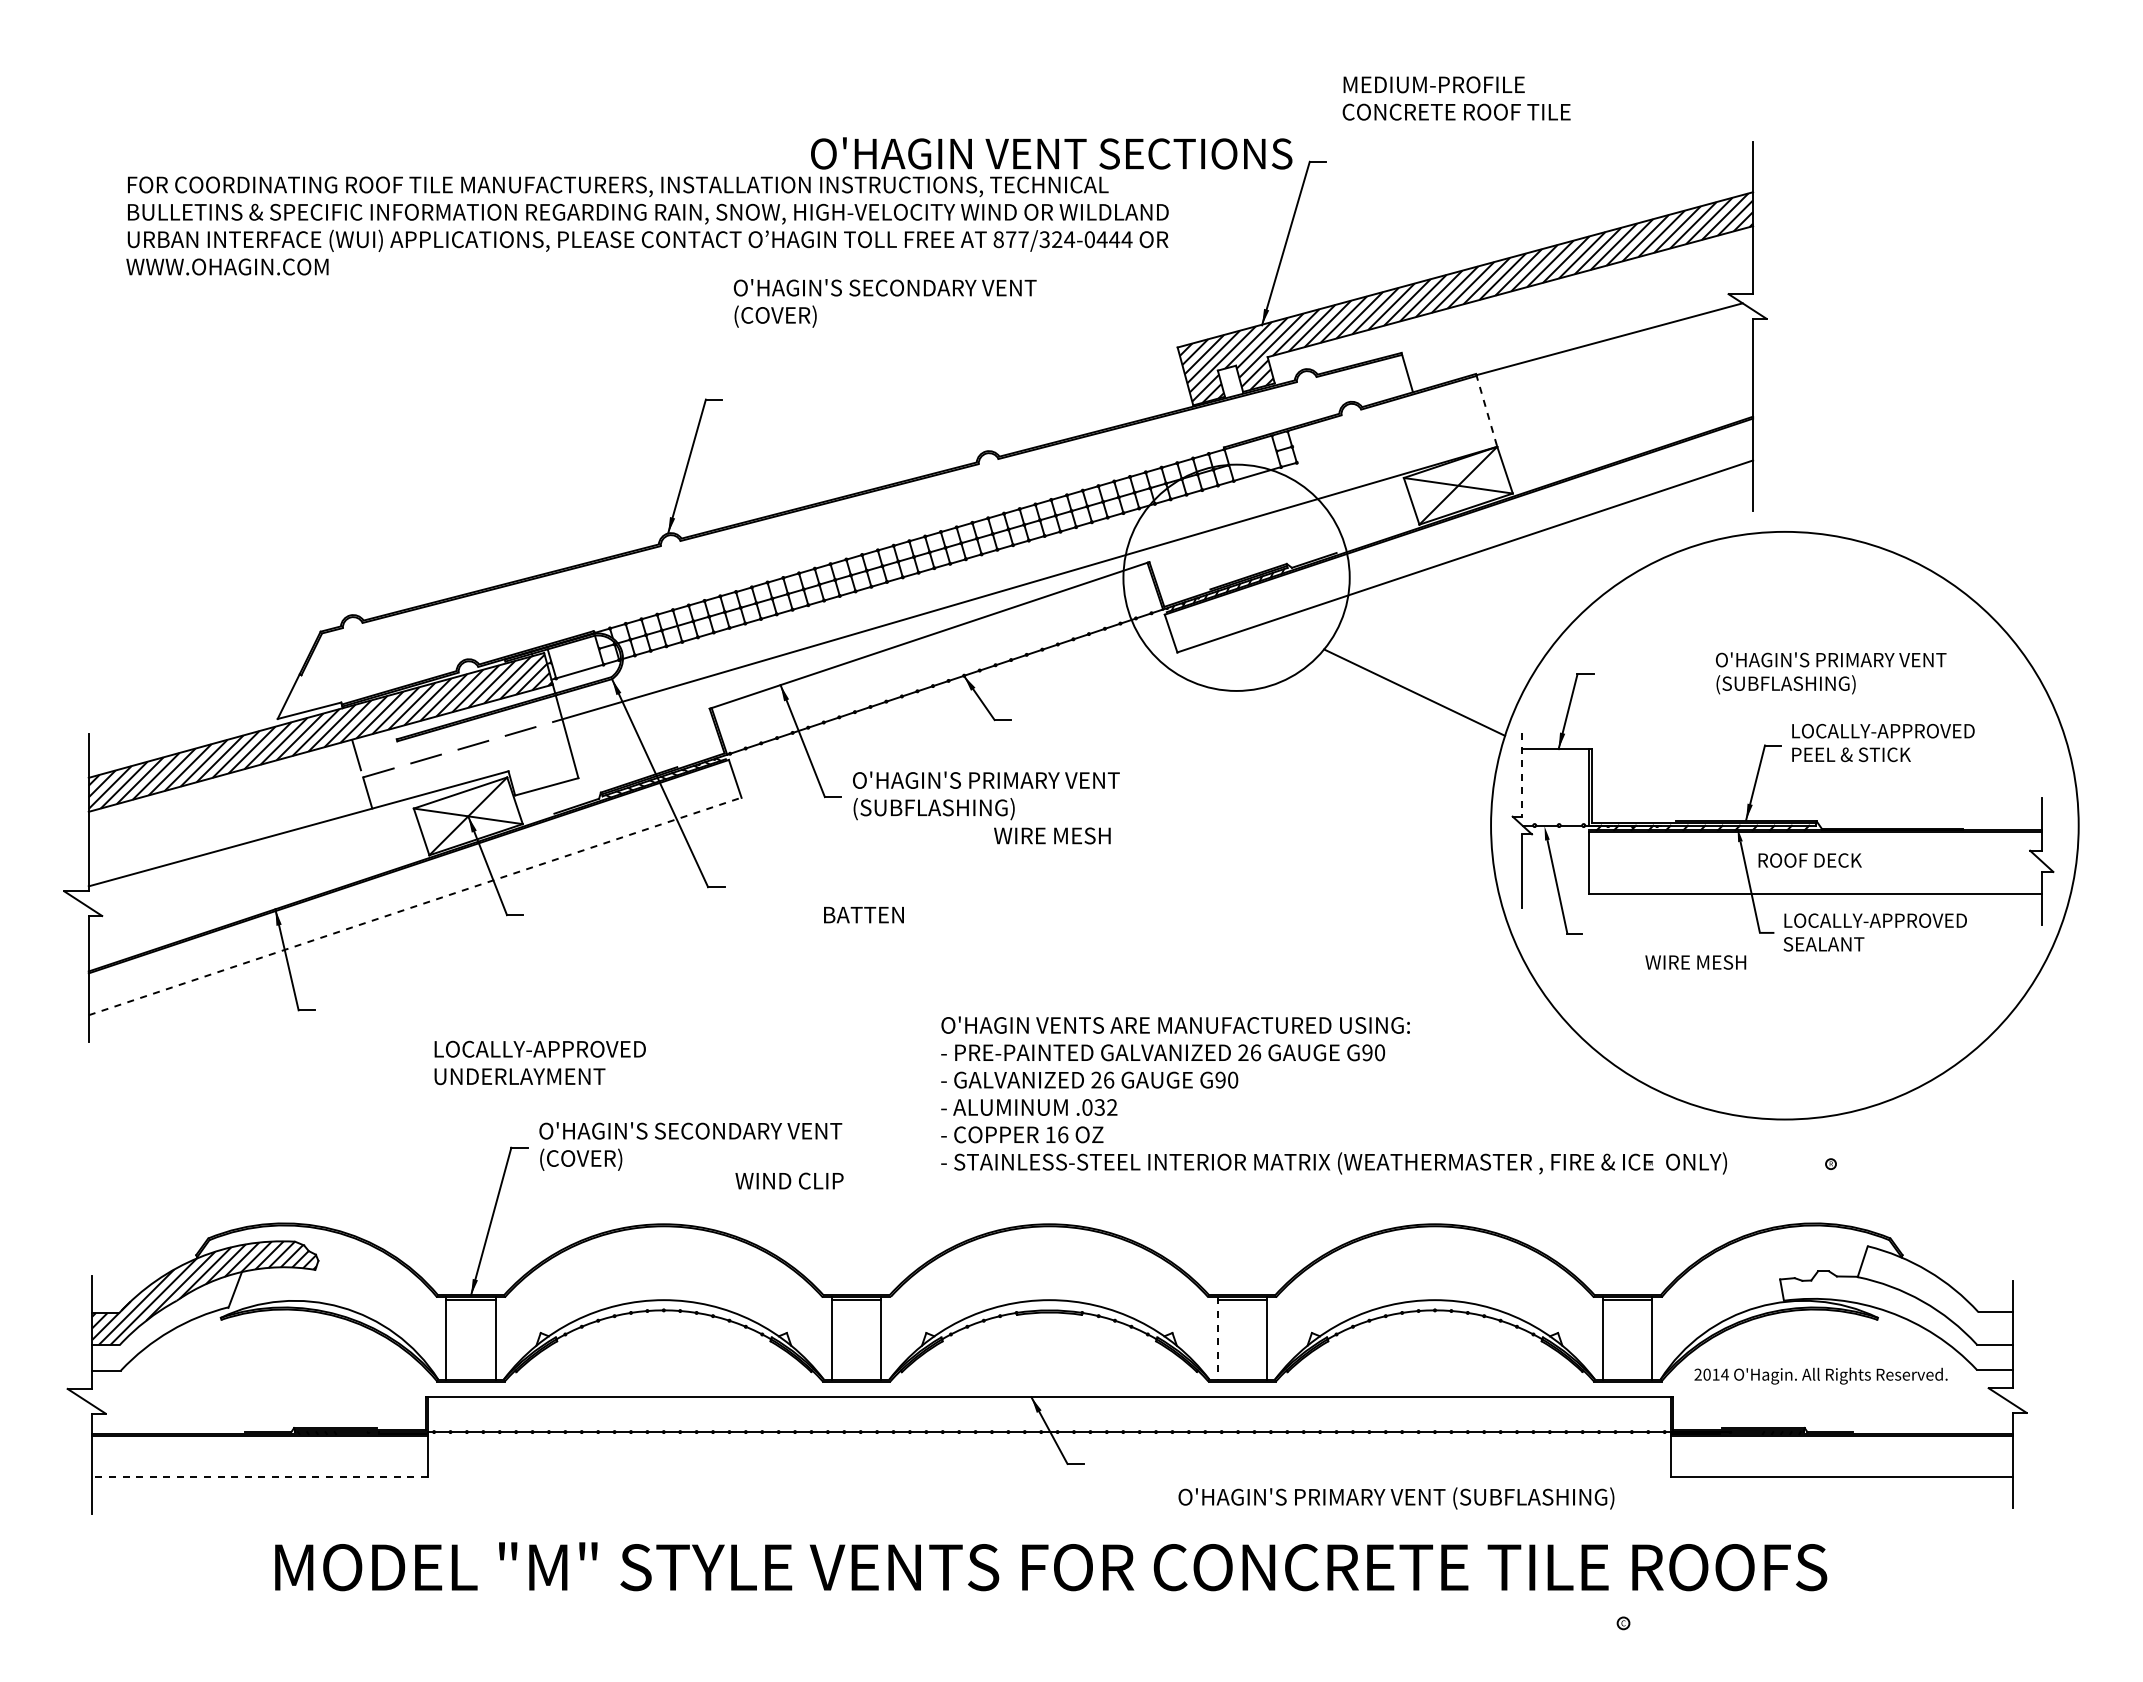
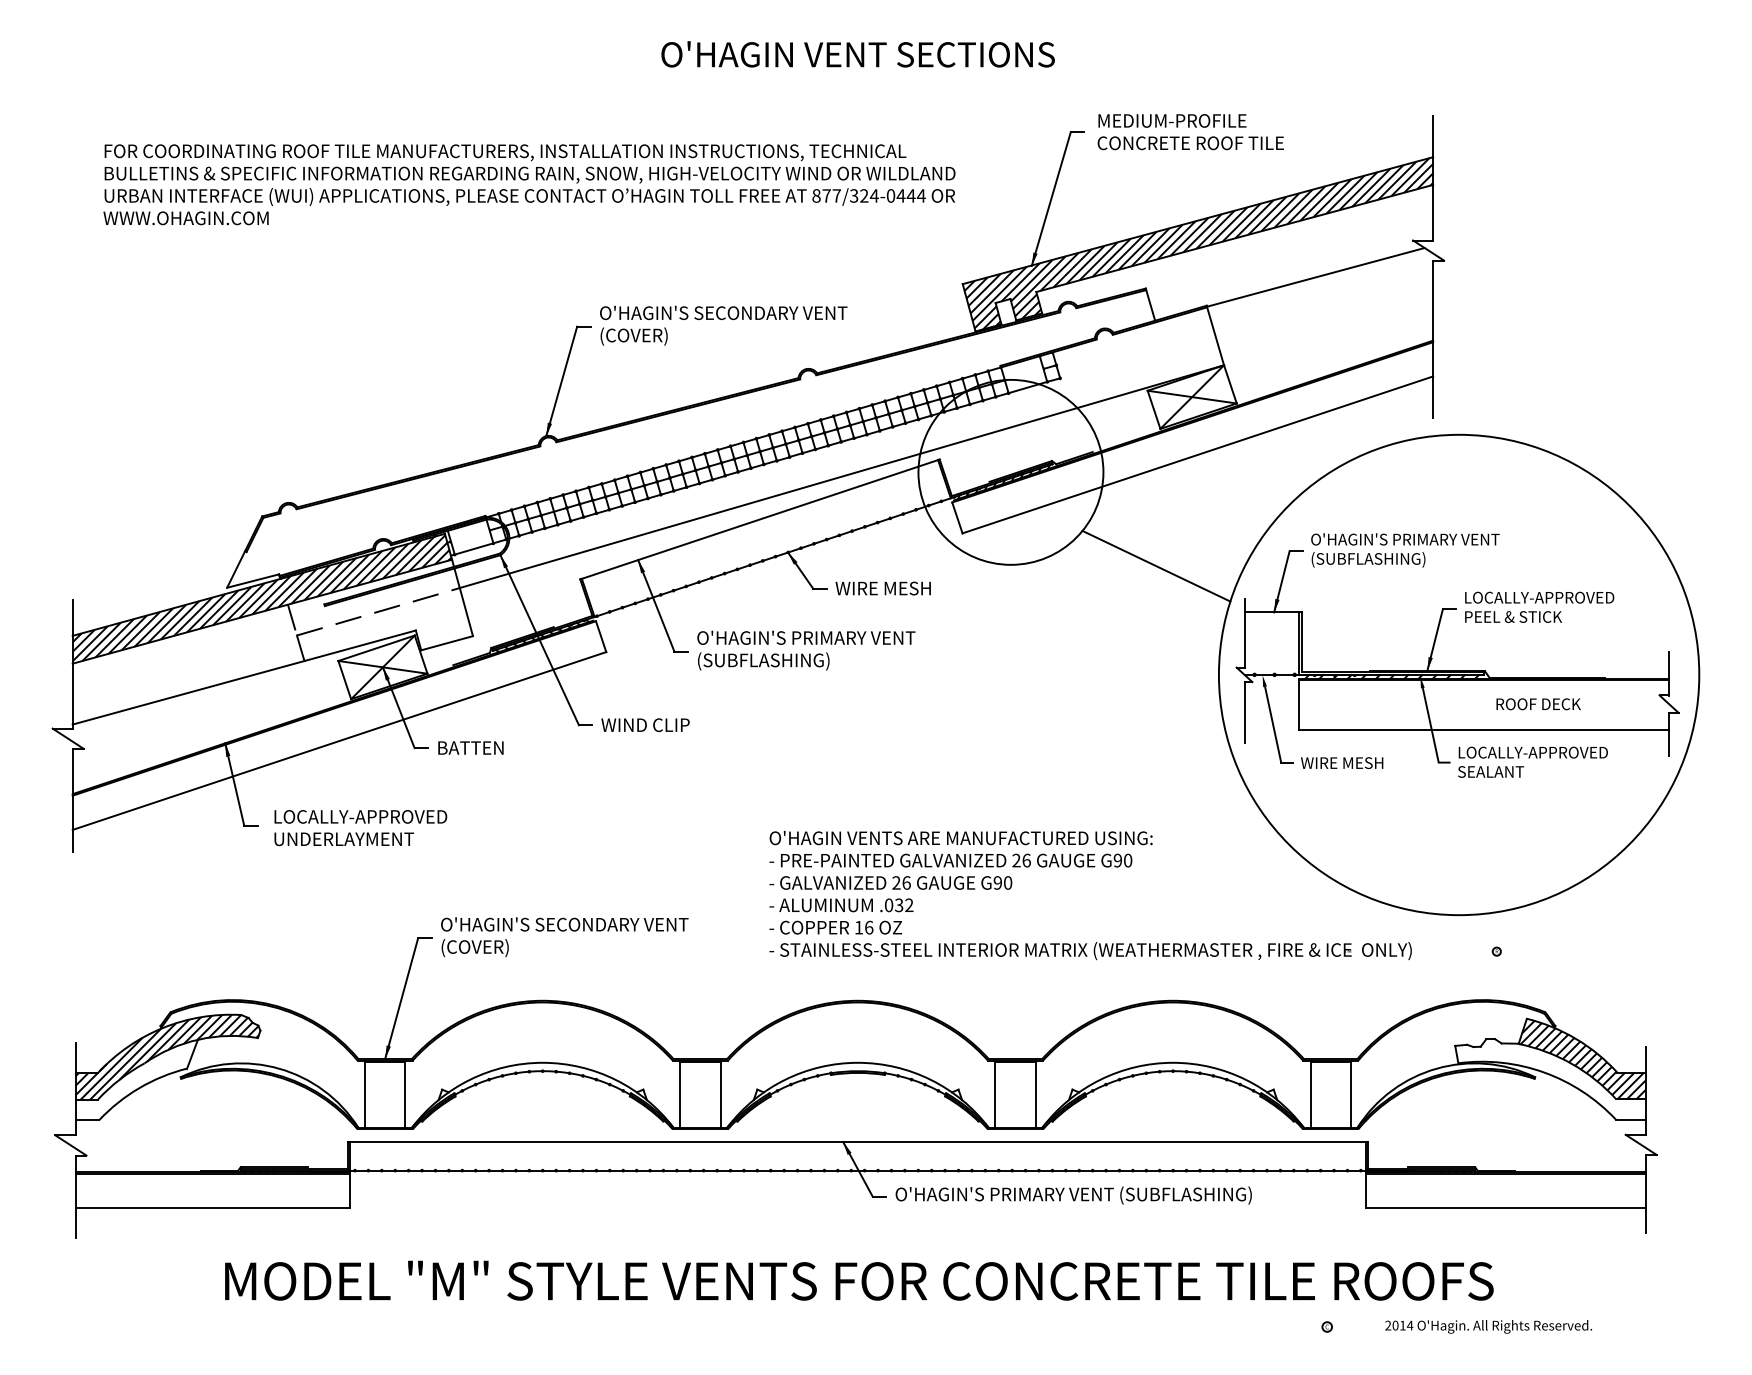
text: (1456, 98) -> (1190, 132), moved
text: (1051, 153) -> (858, 54), moved
text: (884, 303) -> (723, 325), moved
line: (1486, 410) -> (1215, 335), dashed -> solid
text: (1831, 673) -> (1405, 550), moved
line: (1522, 774) -> (1244, 633), dashed -> solid
text: (1052, 835) -> (883, 588), moved
text: (1809, 860) -> (1538, 704), moved
line: (415, 906) -> (339, 741), dashed -> solid
text: (863, 915) -> (470, 748), moved
text: (1695, 962) -> (1341, 763), moved
text: (539, 1062) -> (360, 827), moved
text: (789, 1180) -> (645, 724), moved
hatch: (1936, 1295) -> (1583, 1059), added
line: (1217, 1338) -> (995, 1094), dashed -> solid
text: (1820, 1375) -> (1488, 1326), moved
line: (260, 1477) -> (213, 1207), dashed -> solid
text: (1396, 1498) -> (1073, 1195), moved

